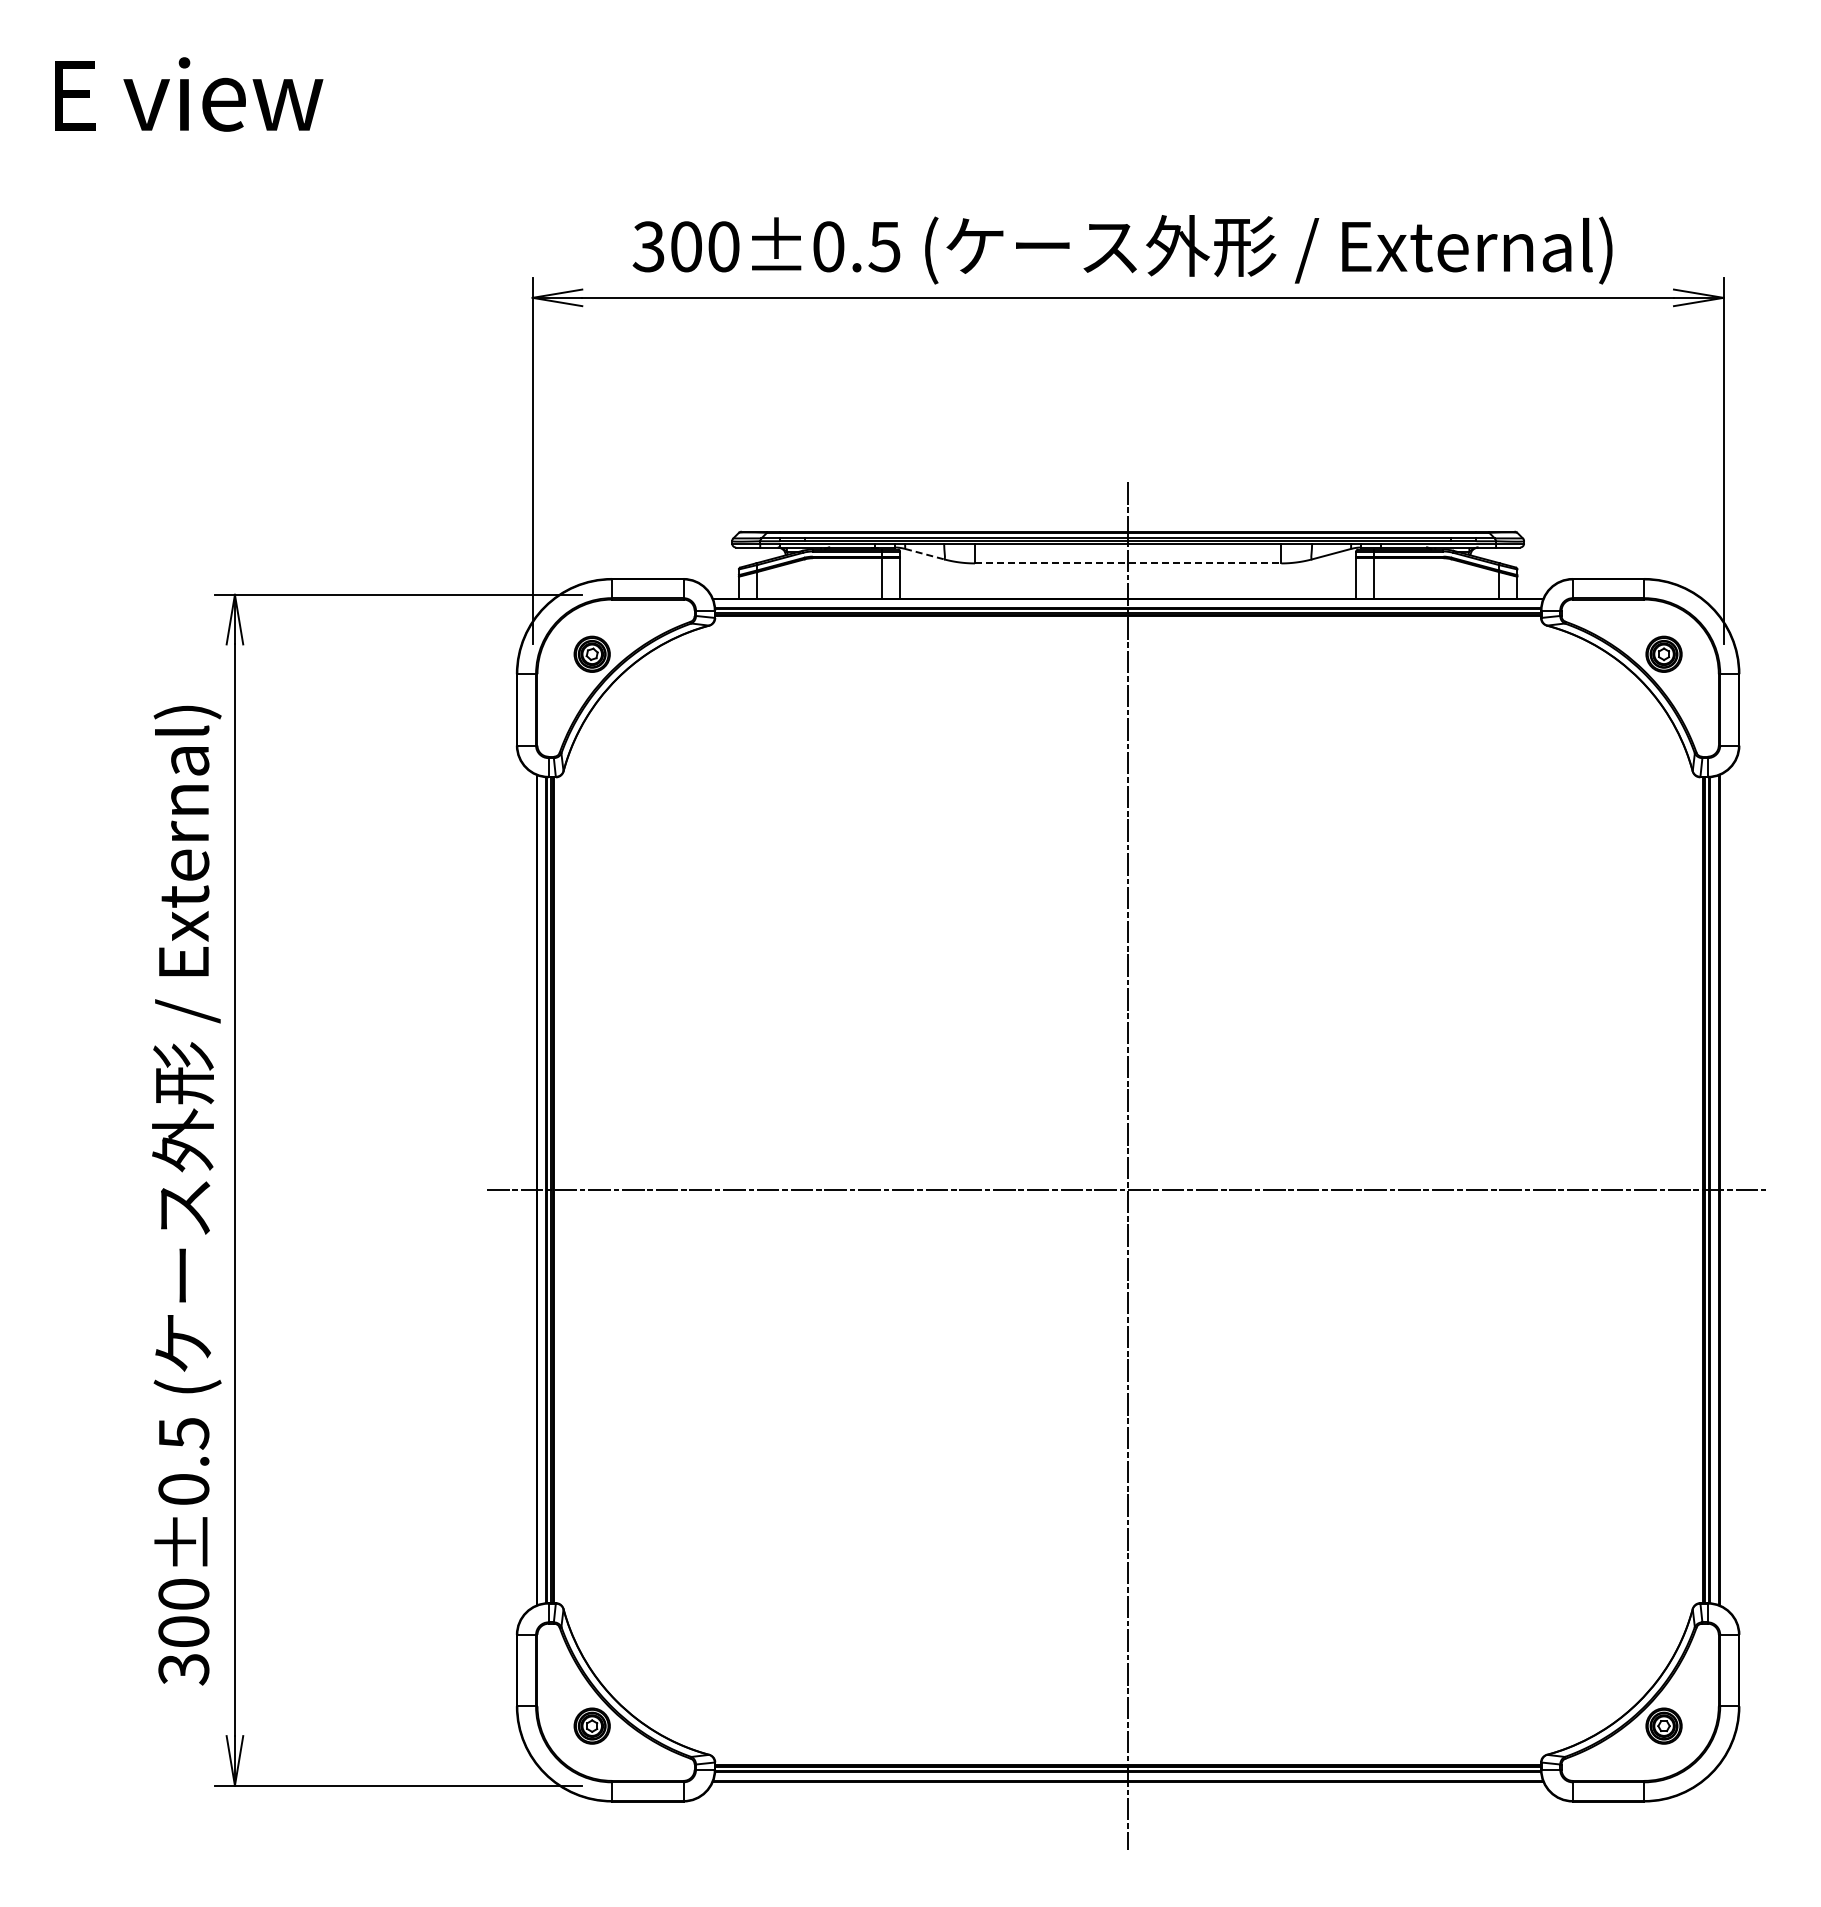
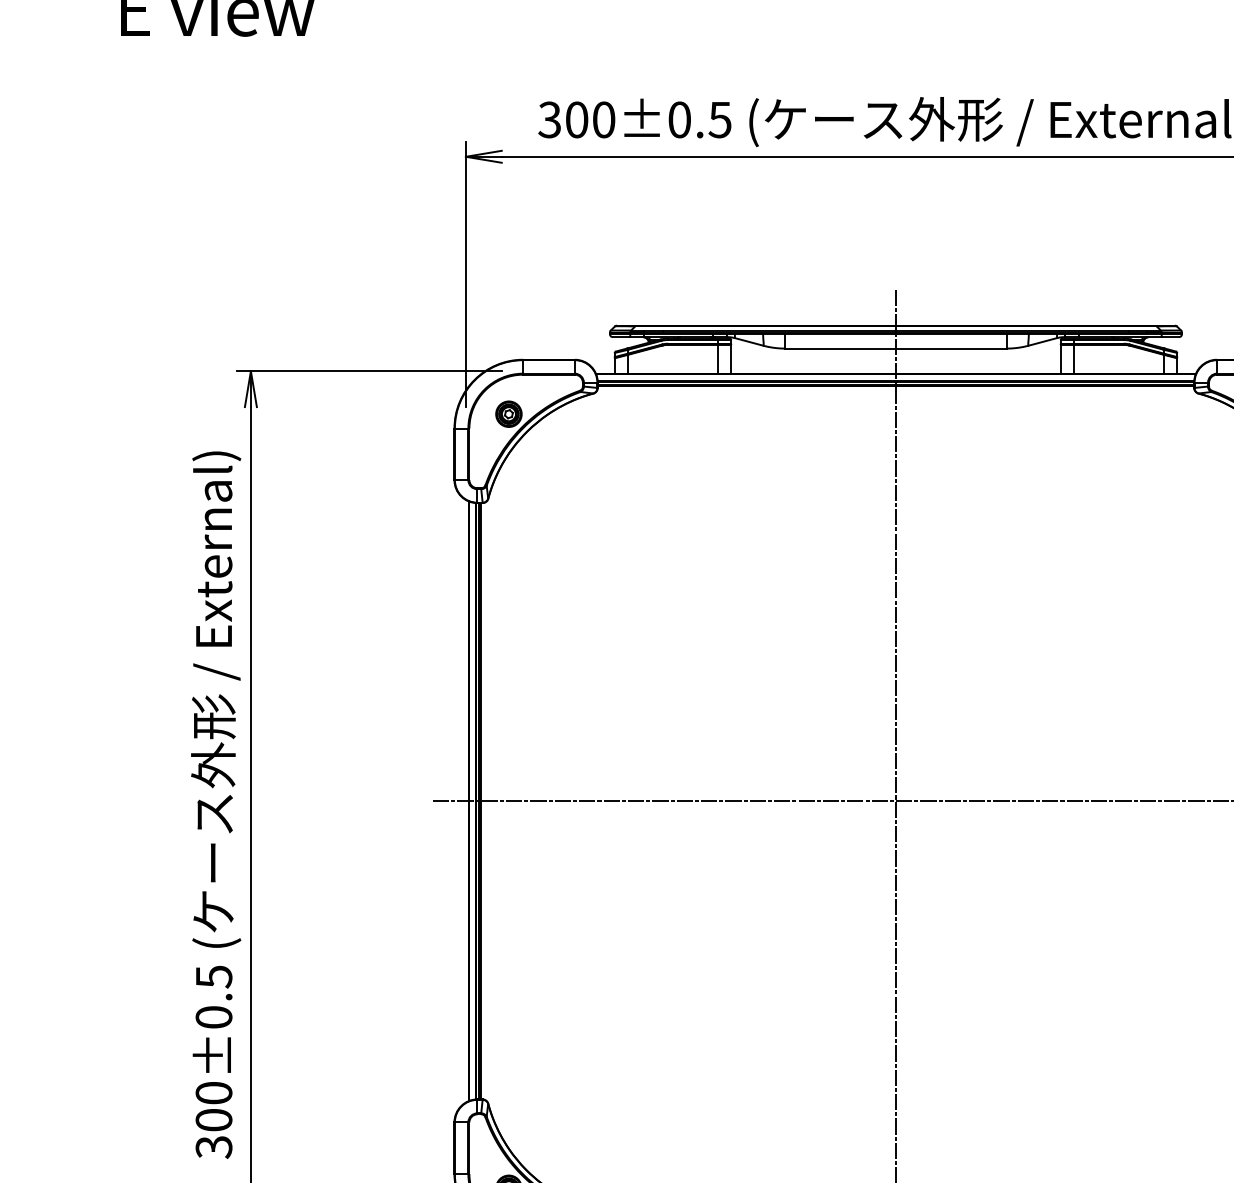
line: (925, 554) -> (749, 342), dashed -> solid
line: (1128, 563) -> (896, 348), dashed -> solid

